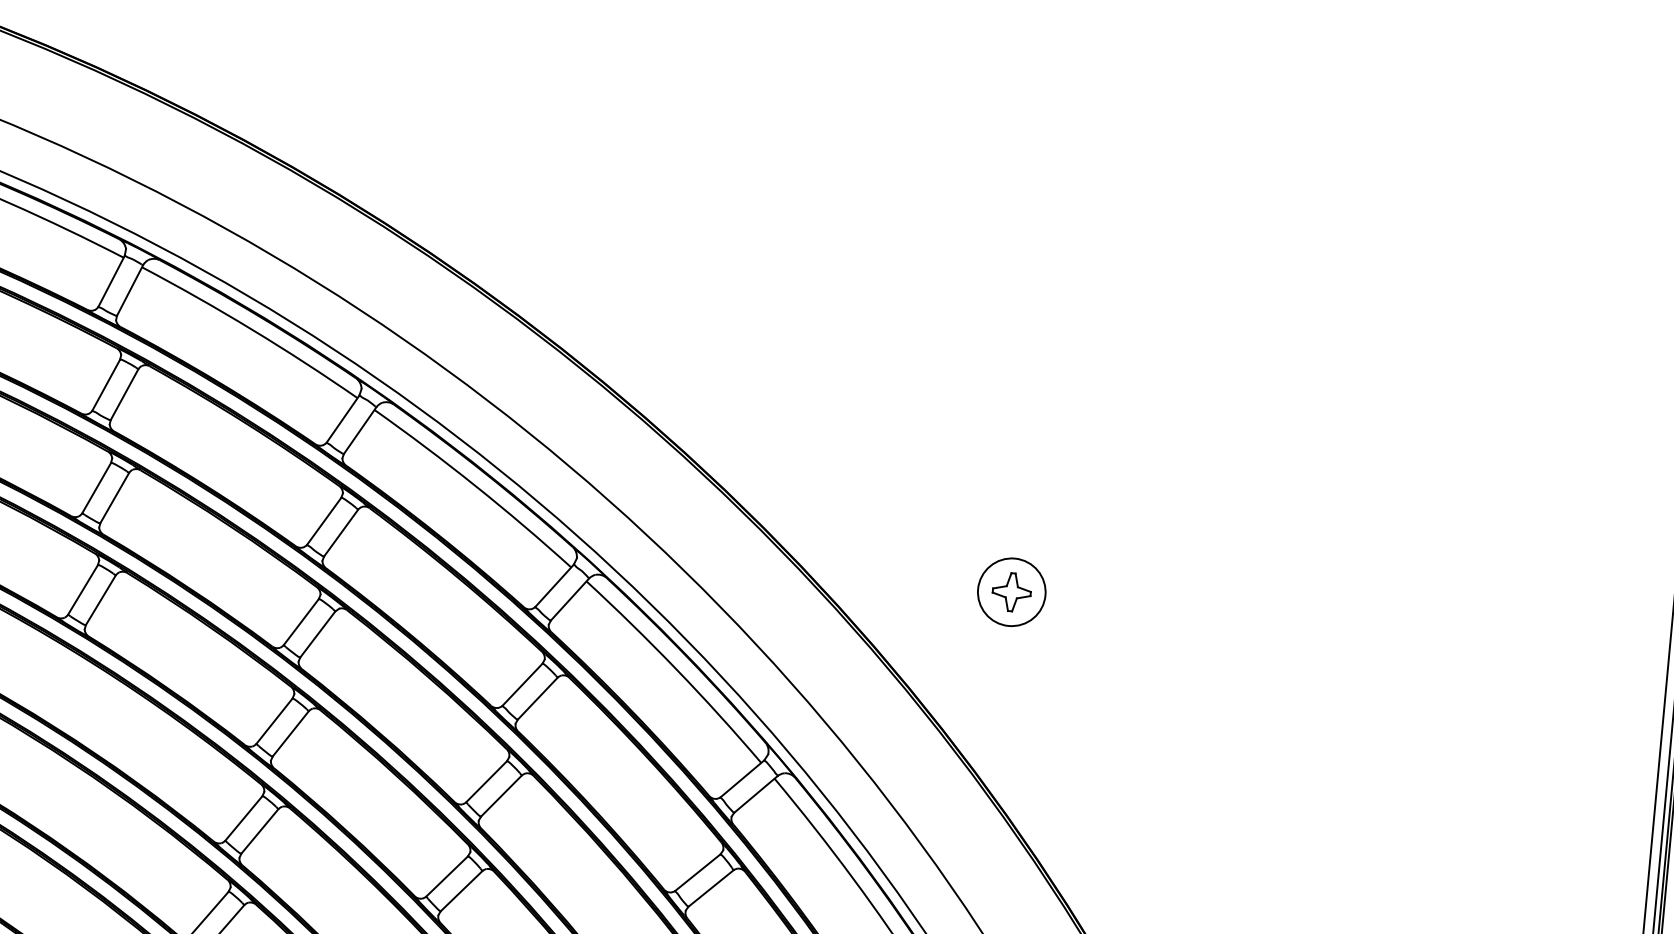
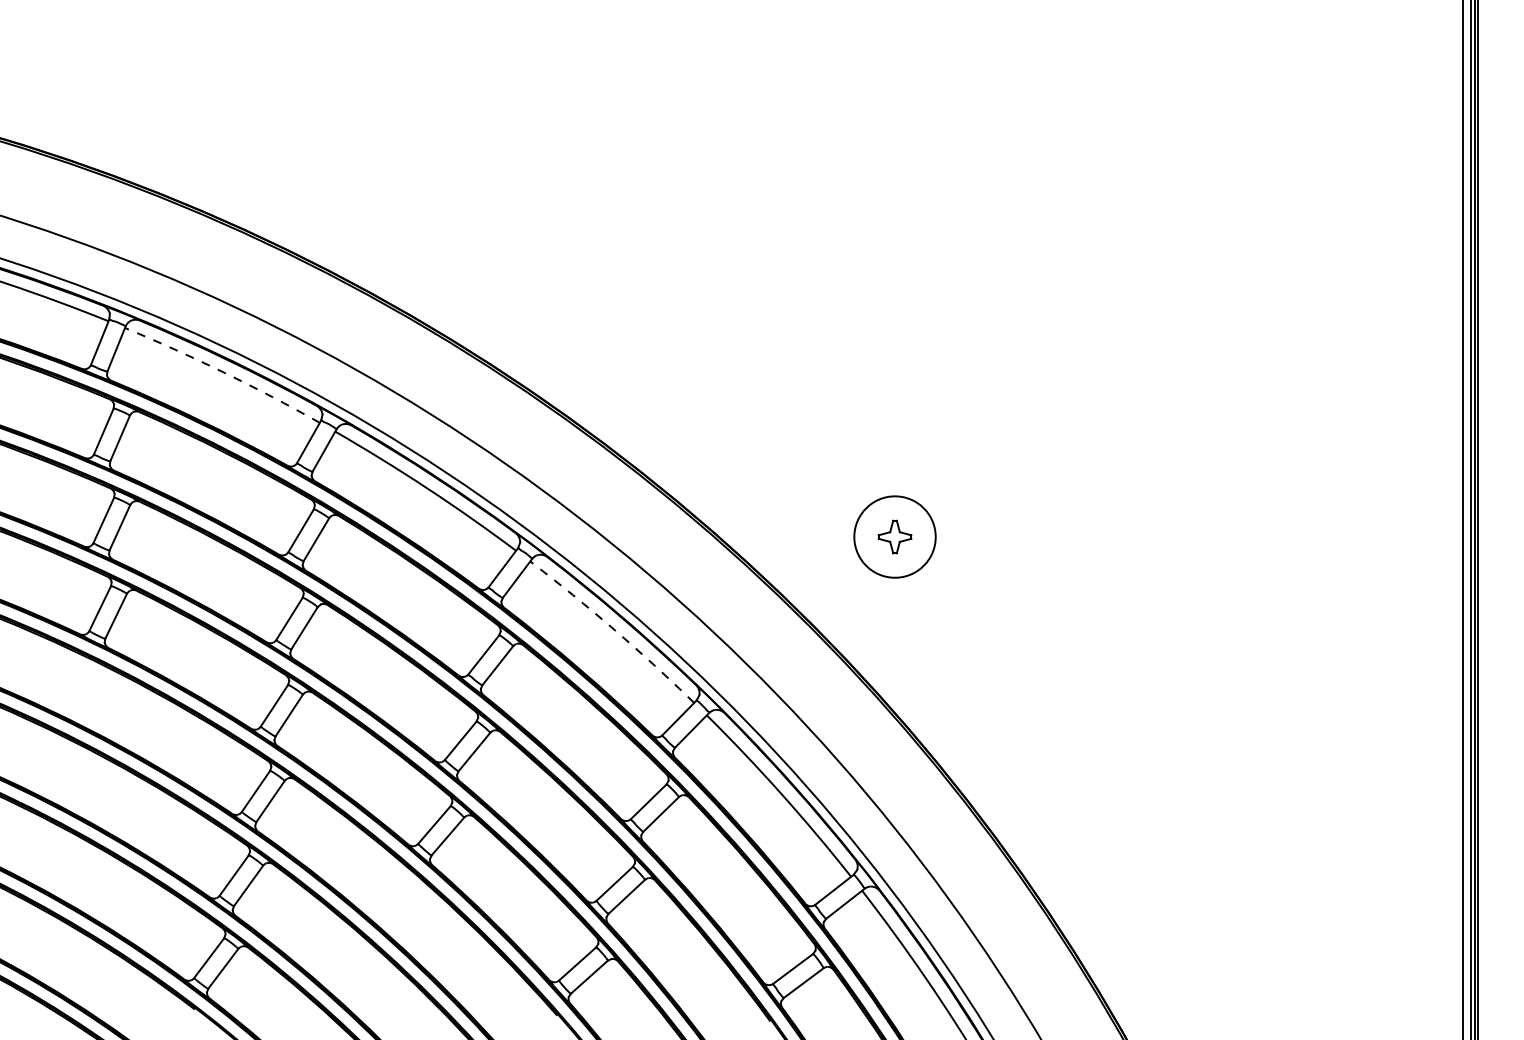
arc: (251, 329) -> (223, 372), solid -> dashed
circle: (1011, 591) -> (894, 536), size x1.4
arc: (676, 669) -> (614, 629), solid -> dashed

